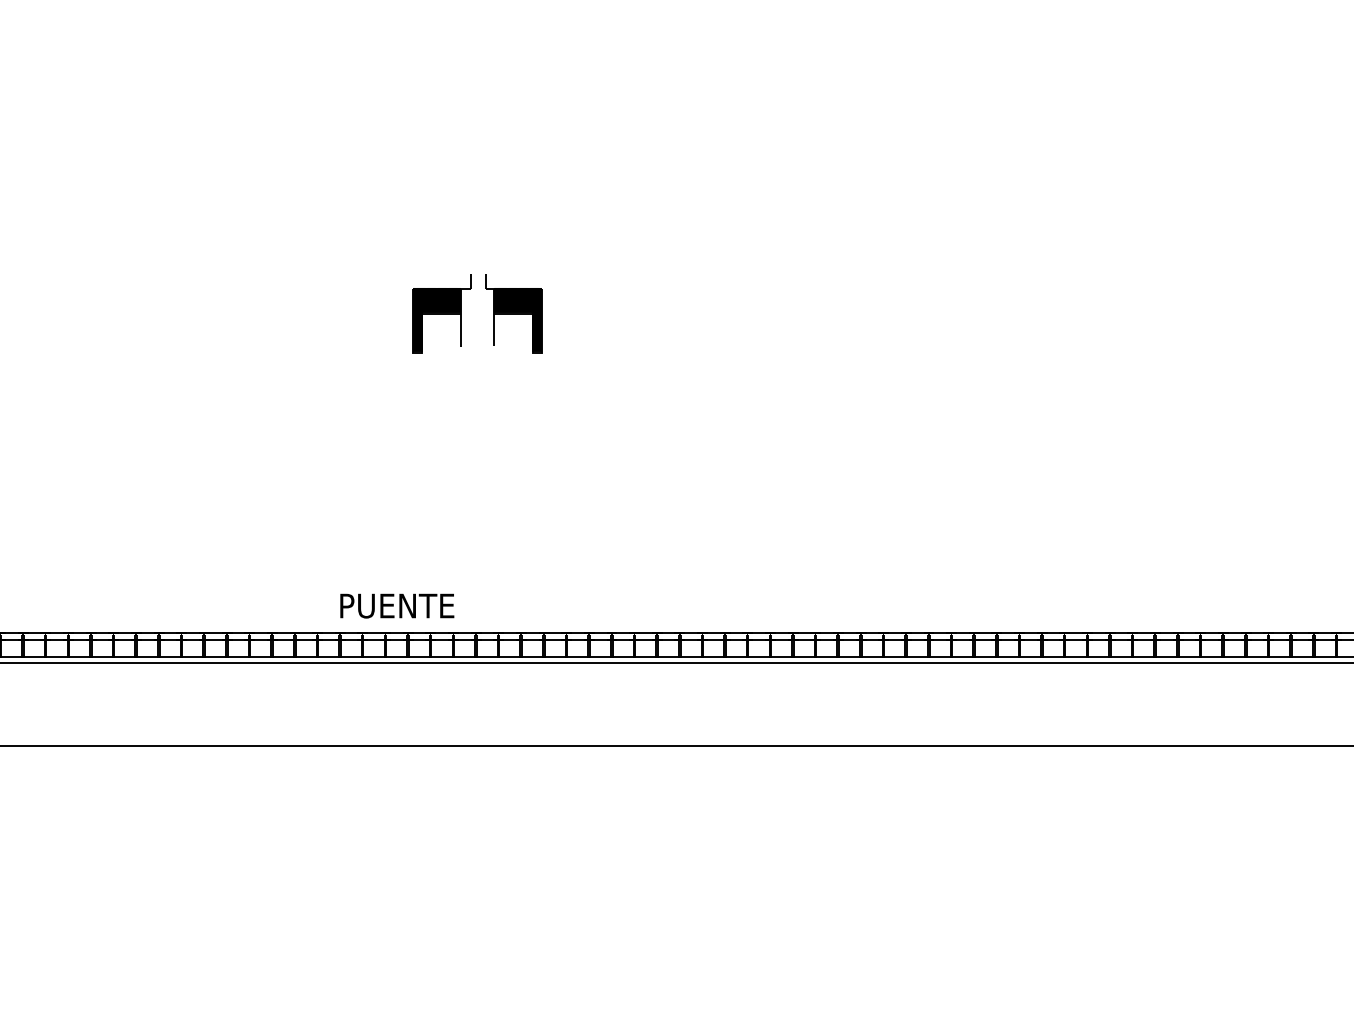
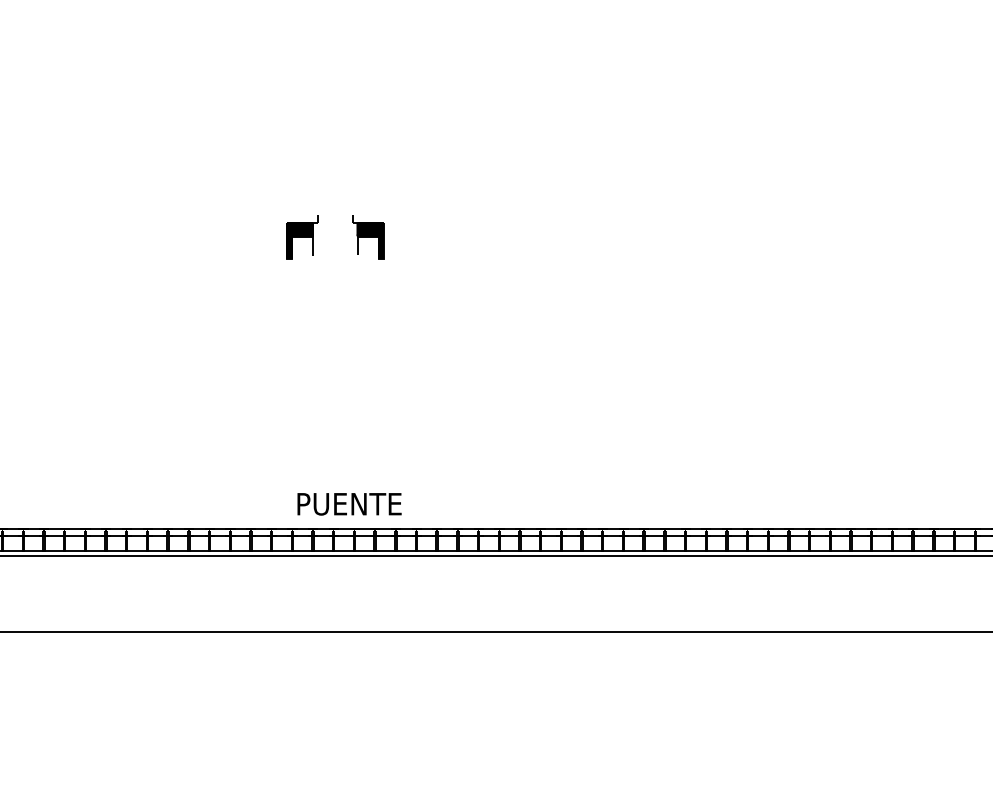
part: (441, 313) -> (302, 236), size x0.6
part: (513, 313) -> (368, 236), size x0.6
text: (397, 605) -> (349, 503), moved

